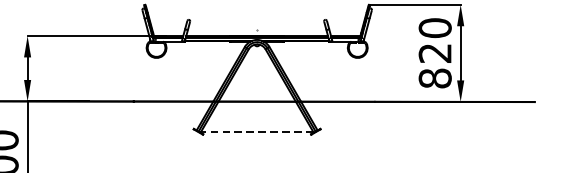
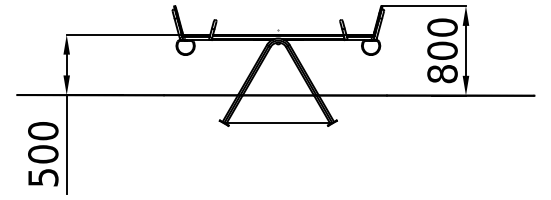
text: (435, 52) -> (442, 50), 820 -> 800
line: (257, 132) -> (278, 123), dashed -> solid

